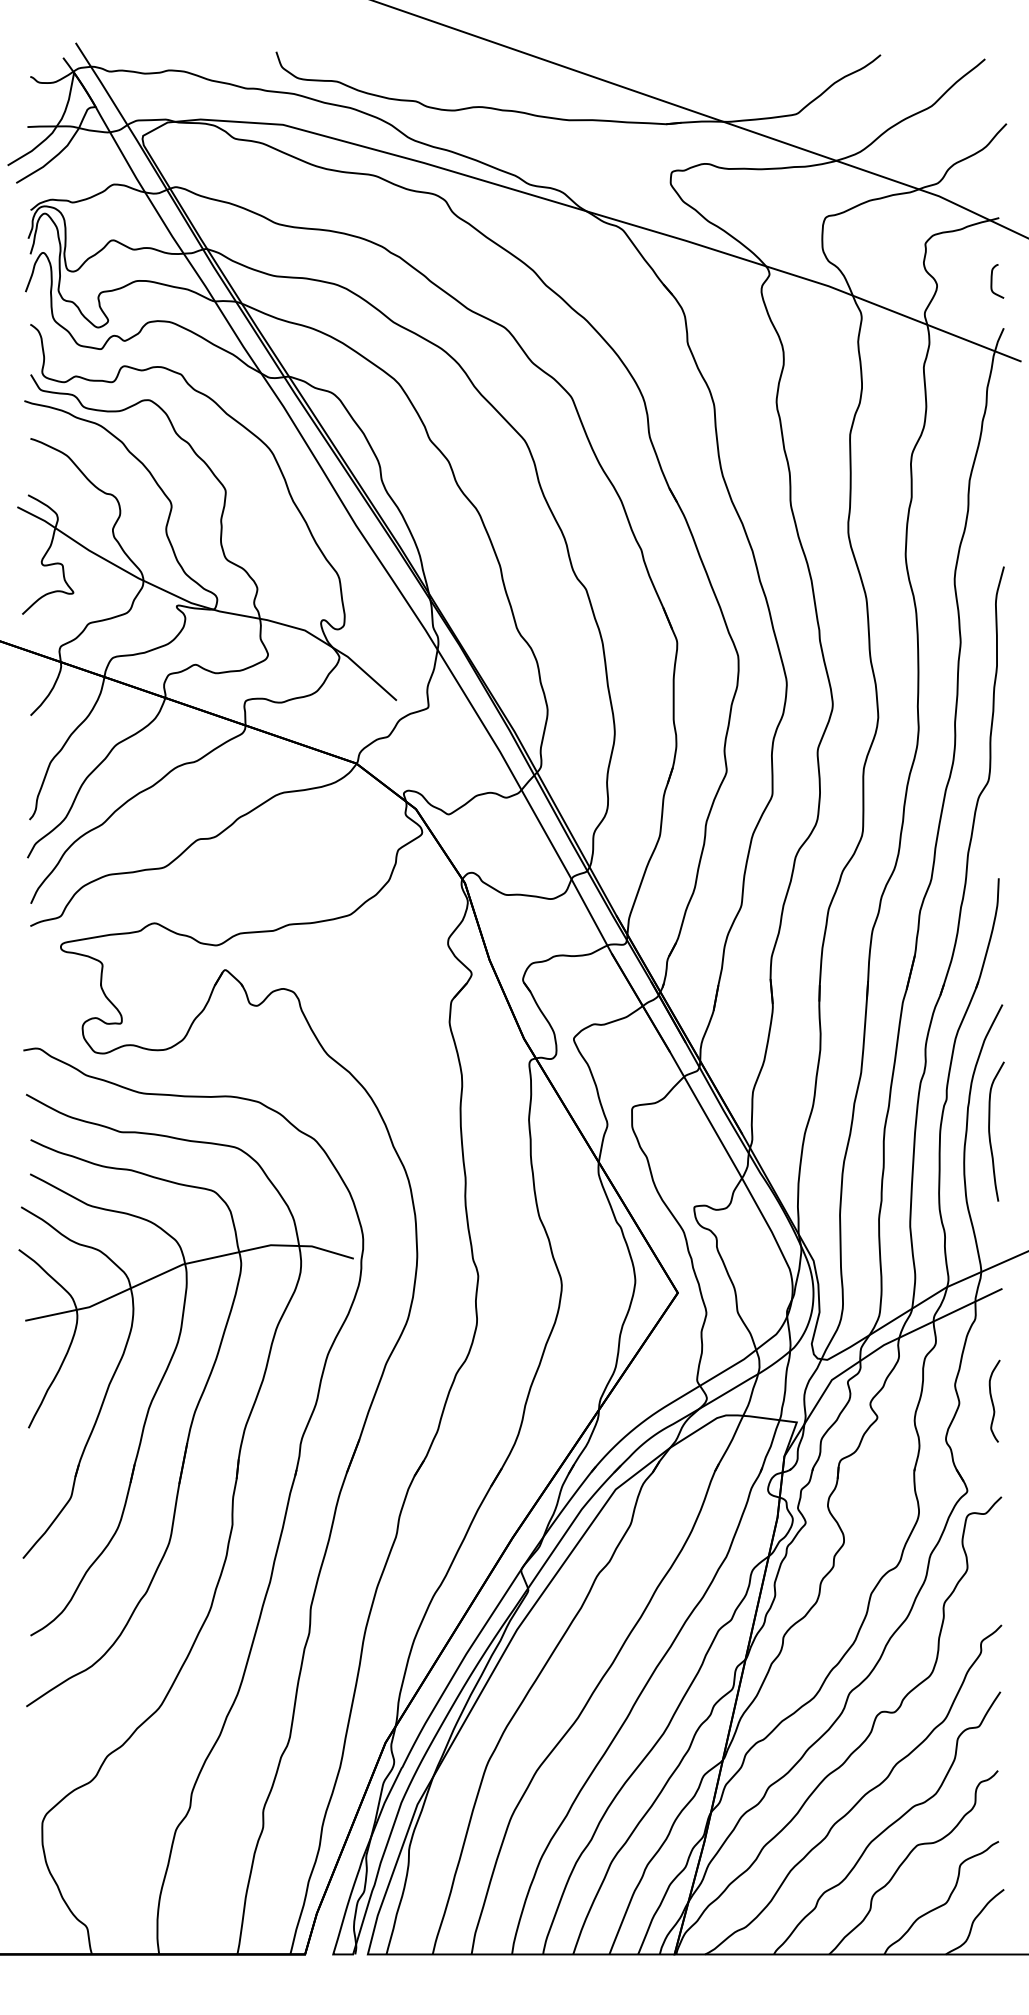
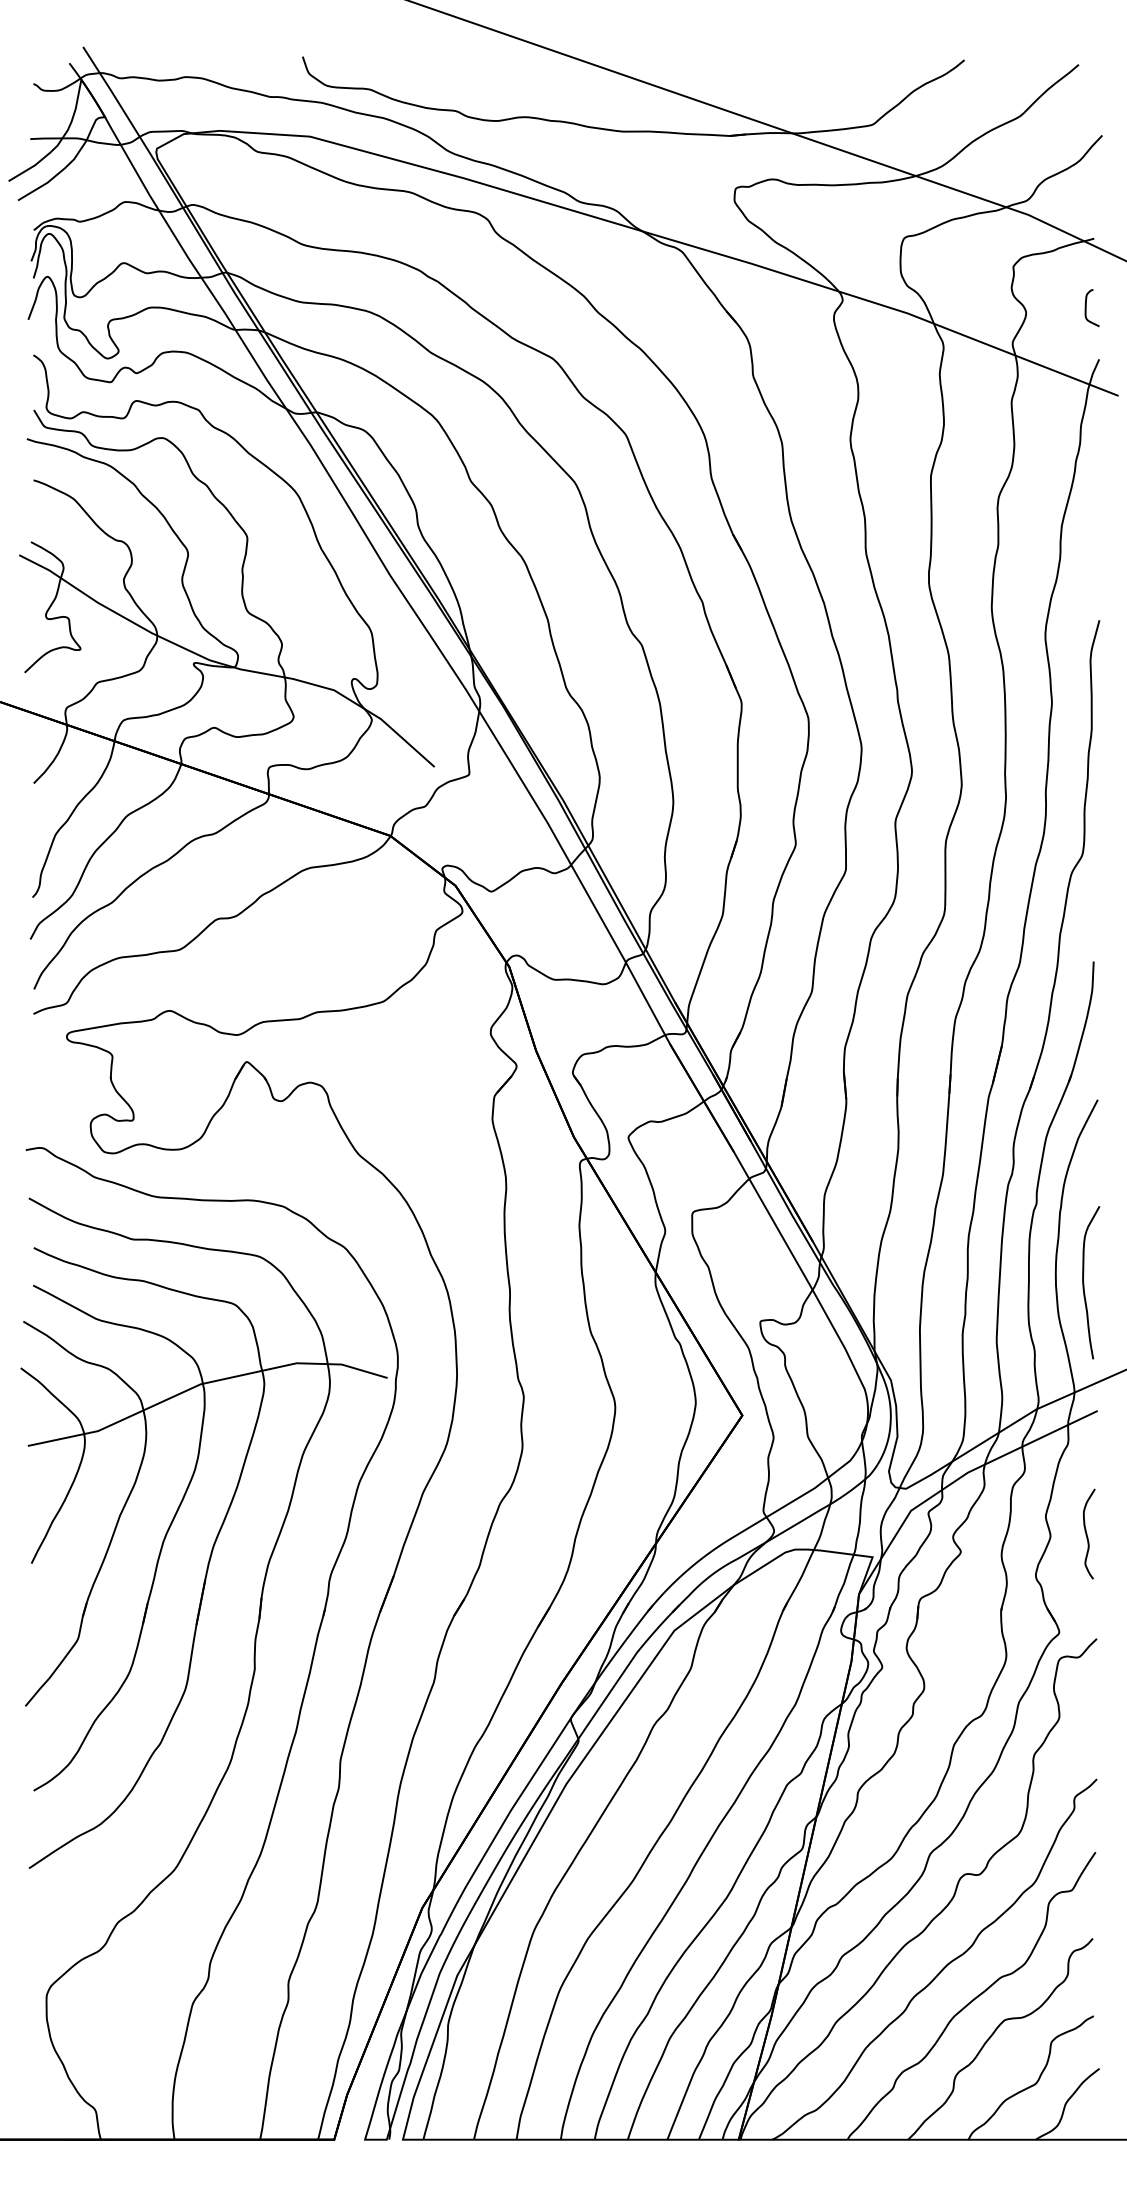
curve: (990, 1131) -> (1084, 1282), moved

